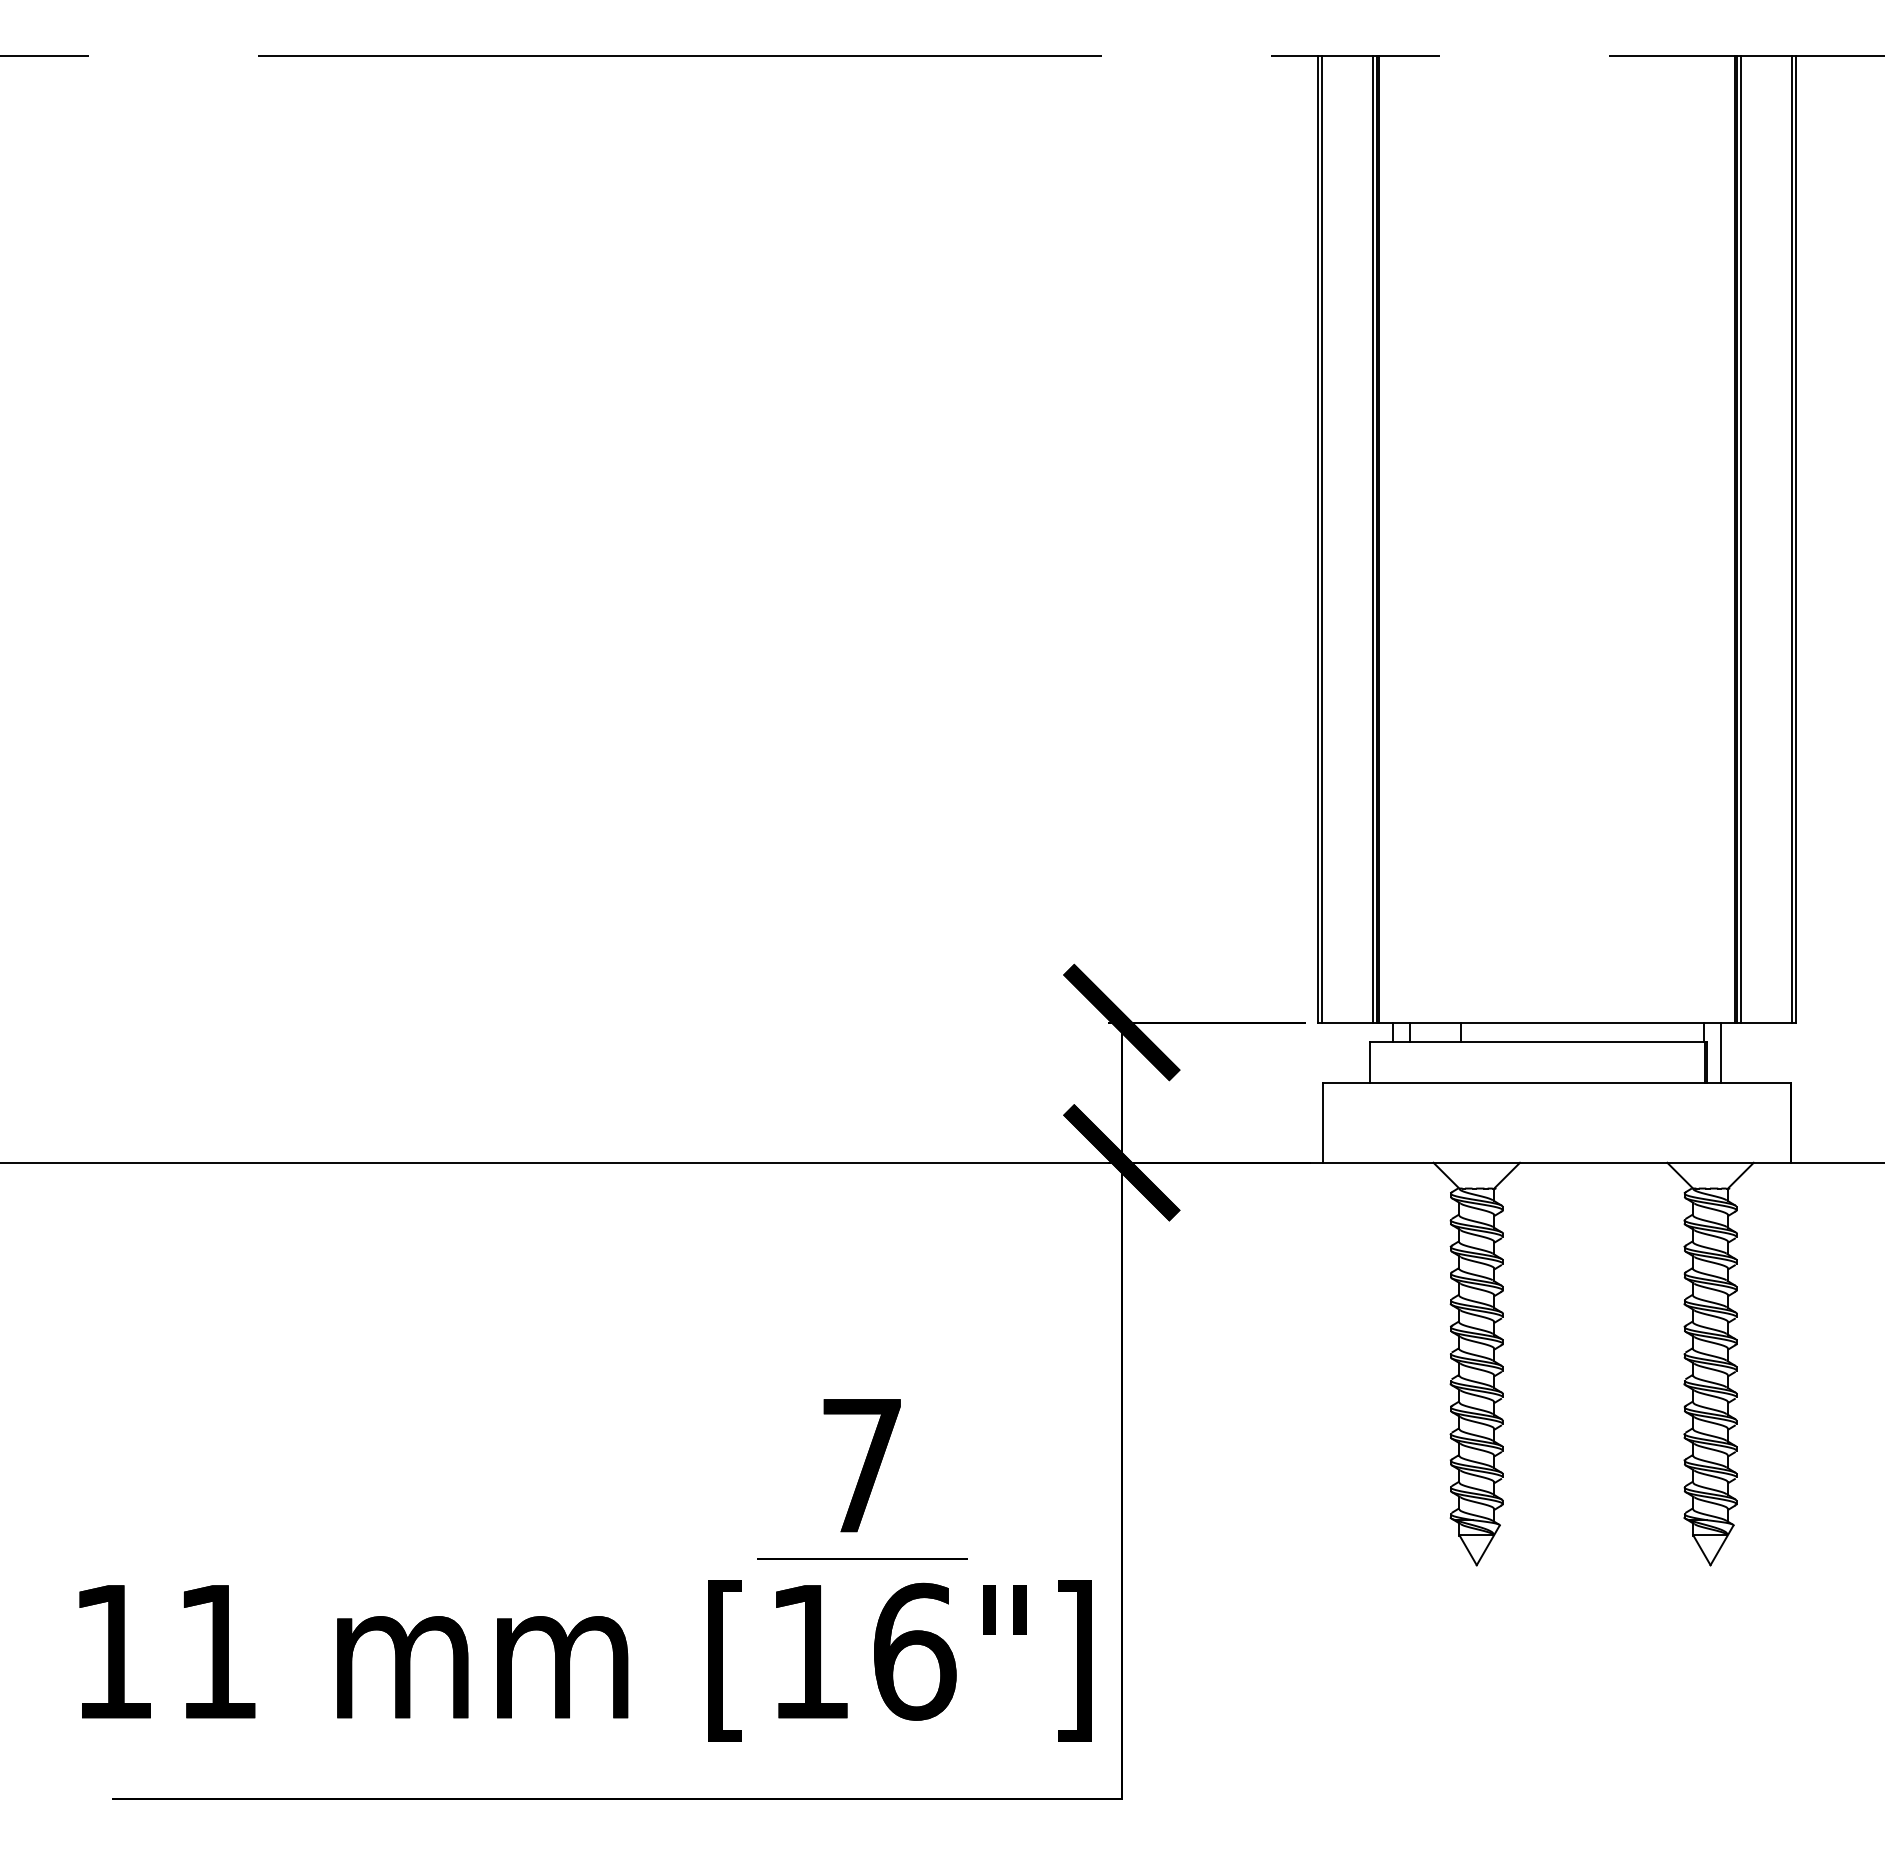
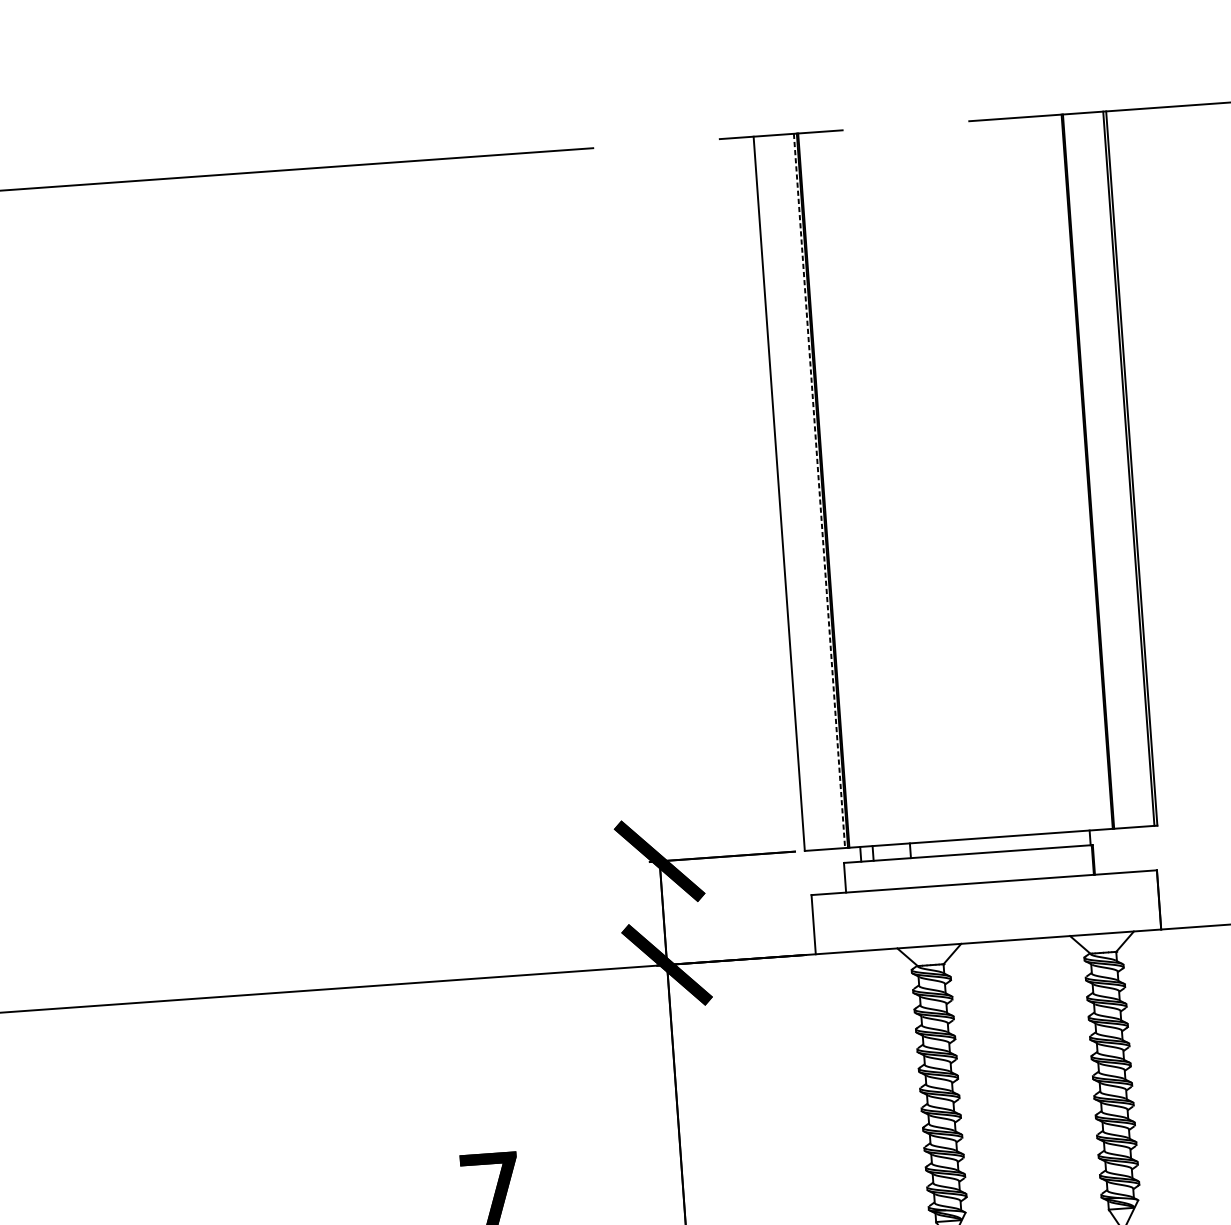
line: (1322, 538) -> (782, 493), removed
line: (1741, 538) -> (1091, 470), removed
line: (1372, 539) -> (819, 491), solid -> dashed
line: (1720, 1052) -> (1103, 851), removed

